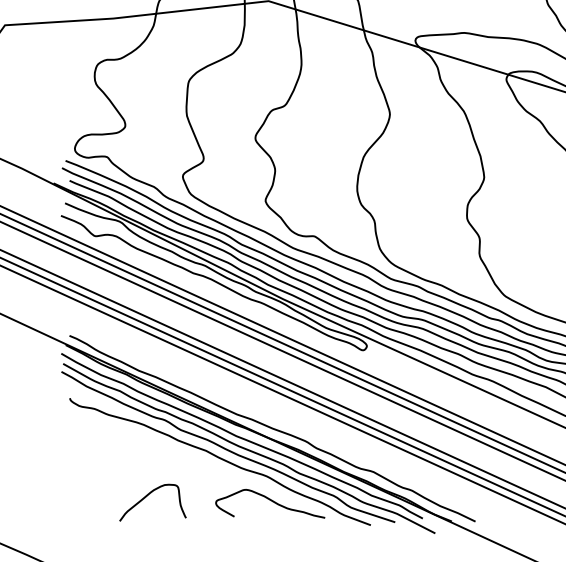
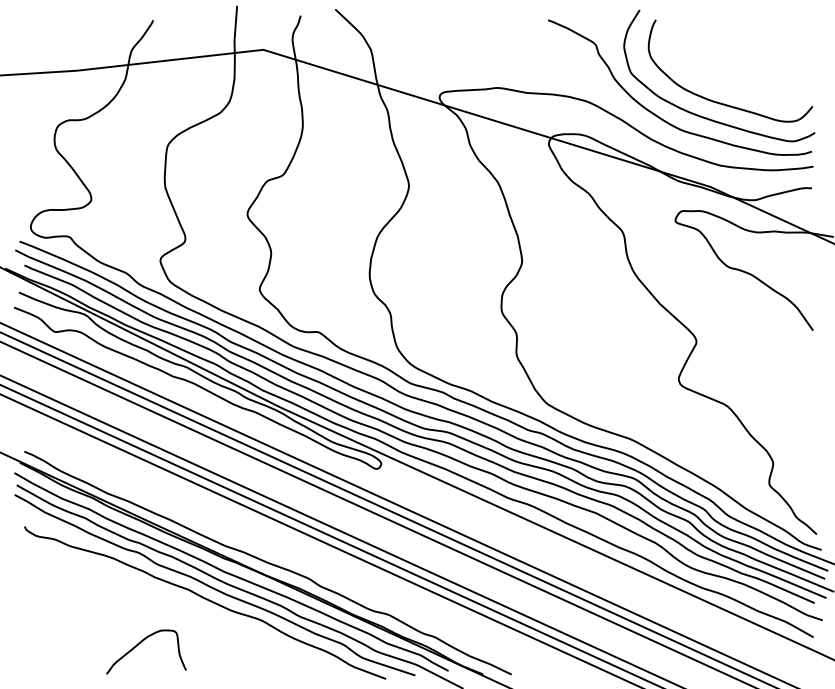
curve: (149, 494) -> (142, 642), moved
curve: (271, 501) -> (266, 650), removed

